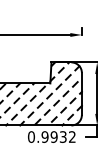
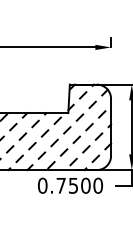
text: (58, 136) -> (79, 185), 0.9932 -> 0.7500

